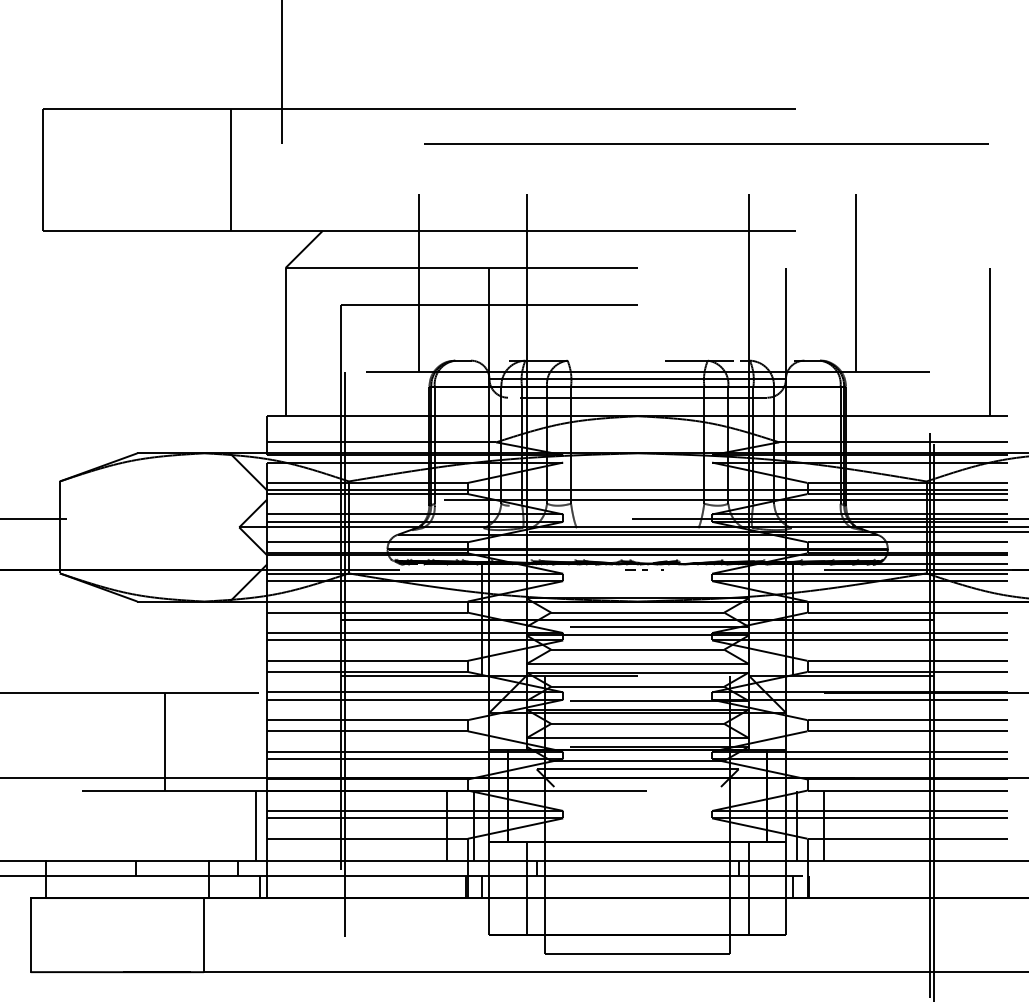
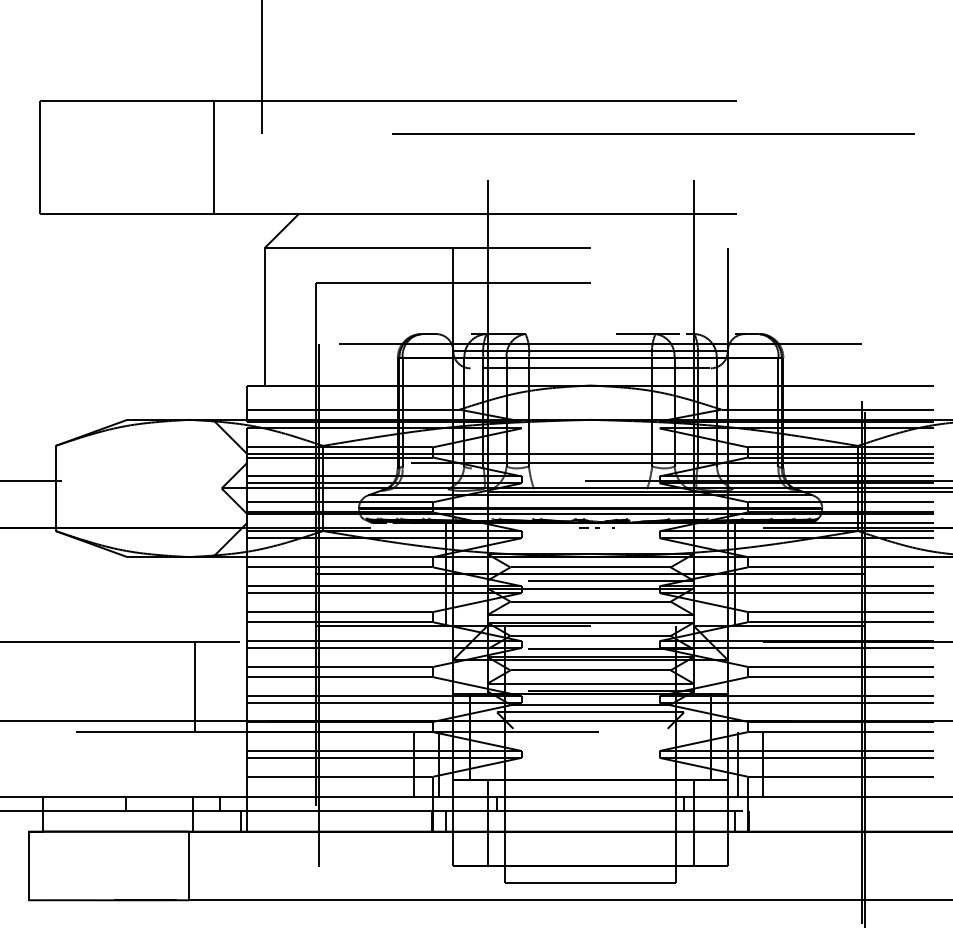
line: (419, 282) -> (388, 261), removed
line: (856, 282) -> (793, 261), removed
line: (989, 341) -> (916, 316), removed
line: (164, 741) -> (194, 686), moved
line: (256, 825) -> (237, 764), removed

